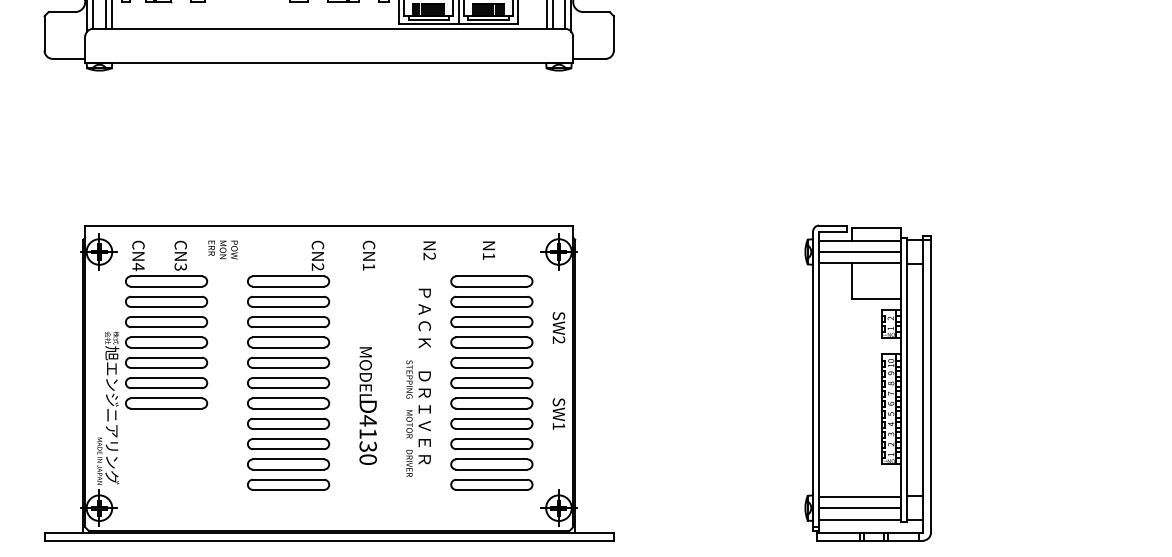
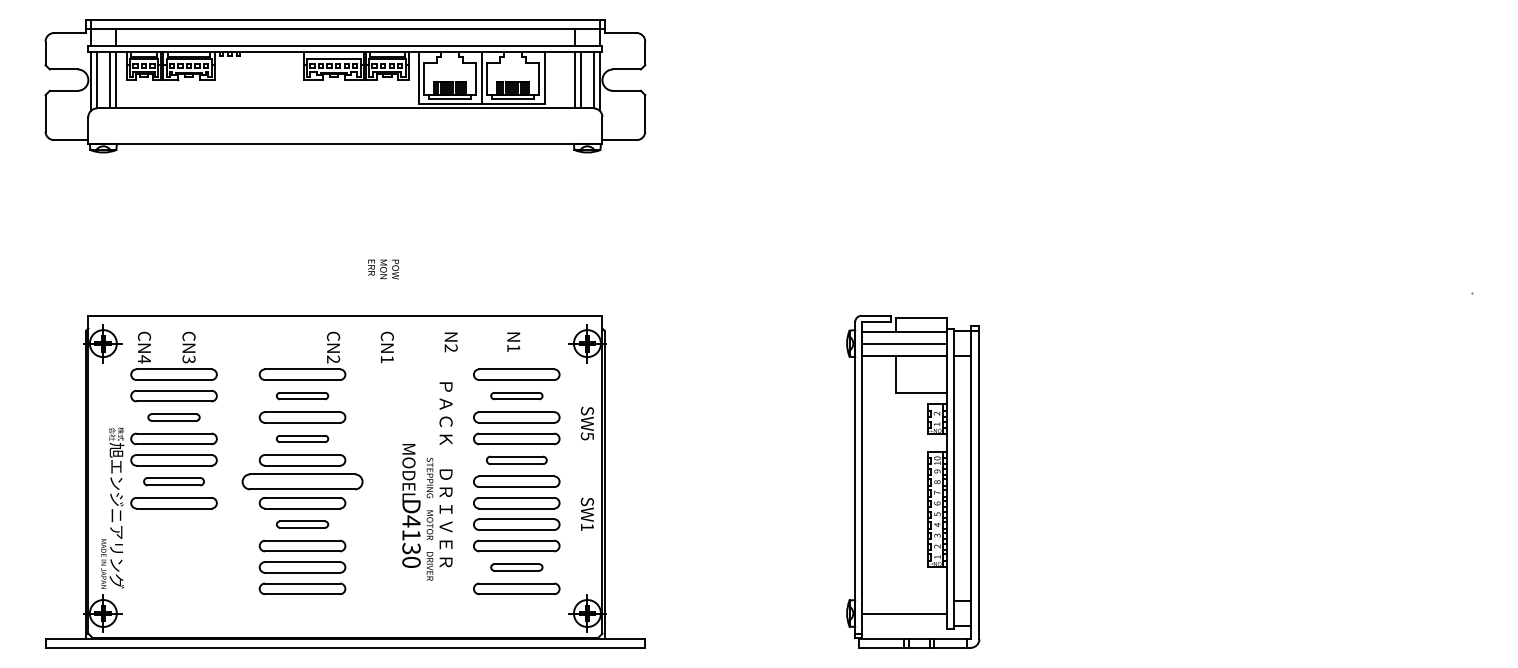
text: (222, 249) -> (383, 269), moved
part: (288, 301) -> (302, 395), size x0.6
part: (491, 301) -> (516, 395), size x0.6
part: (166, 322) -> (173, 417), size x0.6
text: (558, 340) -> (586, 436), SW2 -> SW5
part: (288, 342) -> (302, 438), size x0.6
part: (491, 362) -> (516, 460), size x0.7
part: (166, 382) -> (173, 481), size x0.7
part: (288, 382) -> (302, 481), size x1.4
text: (368, 405) -> (411, 505), moved
part: (288, 423) -> (302, 524), size x0.6
part: (491, 464) -> (516, 567), size x0.6
line: (859, 496) -> (904, 601), removed
line: (859, 519) -> (904, 625), removed

